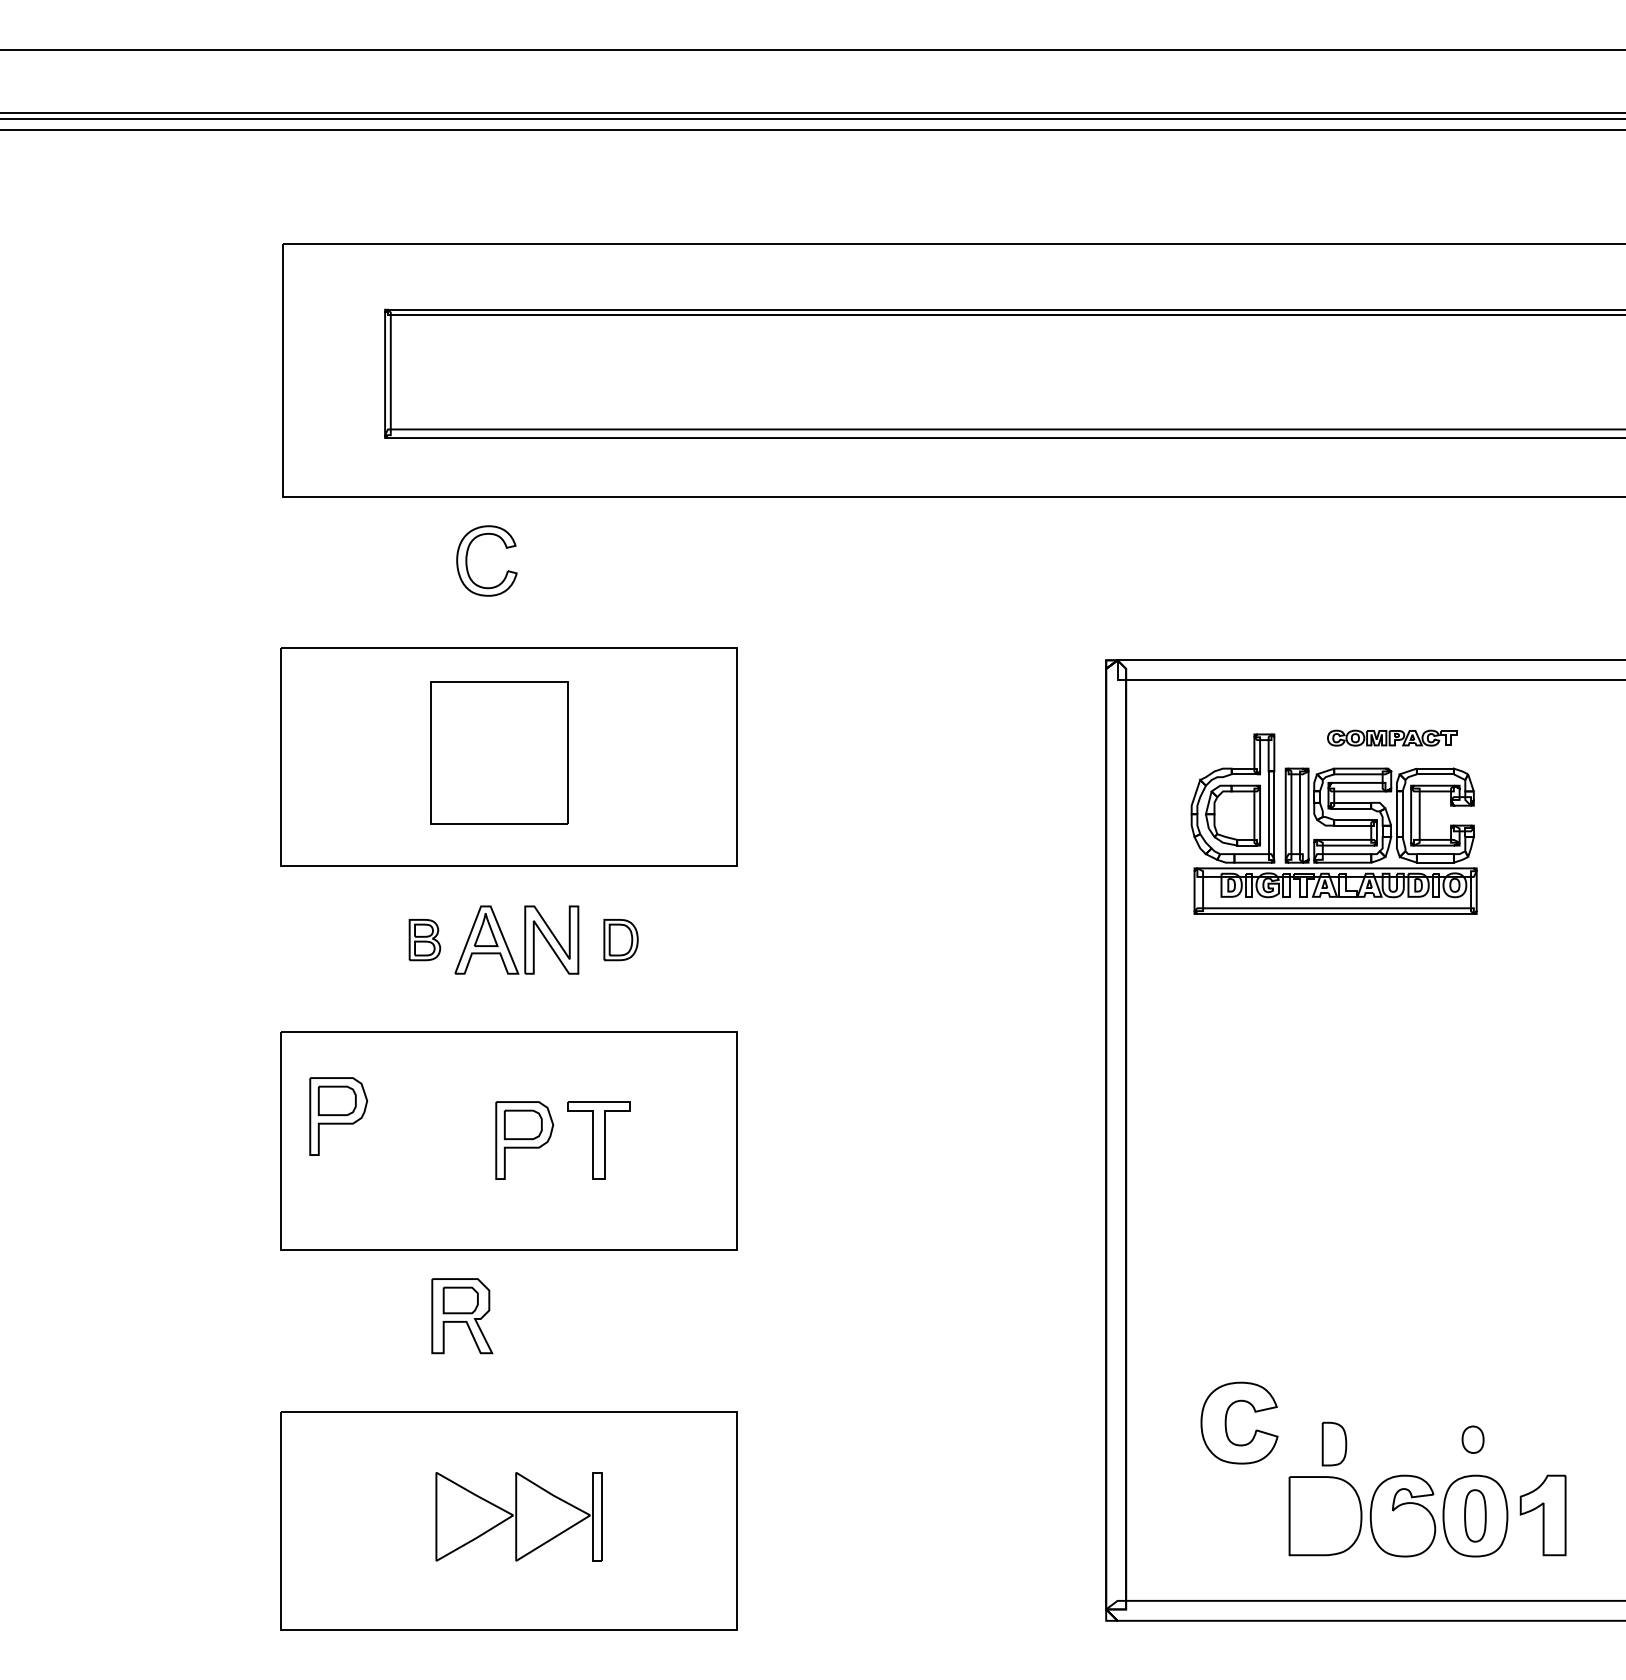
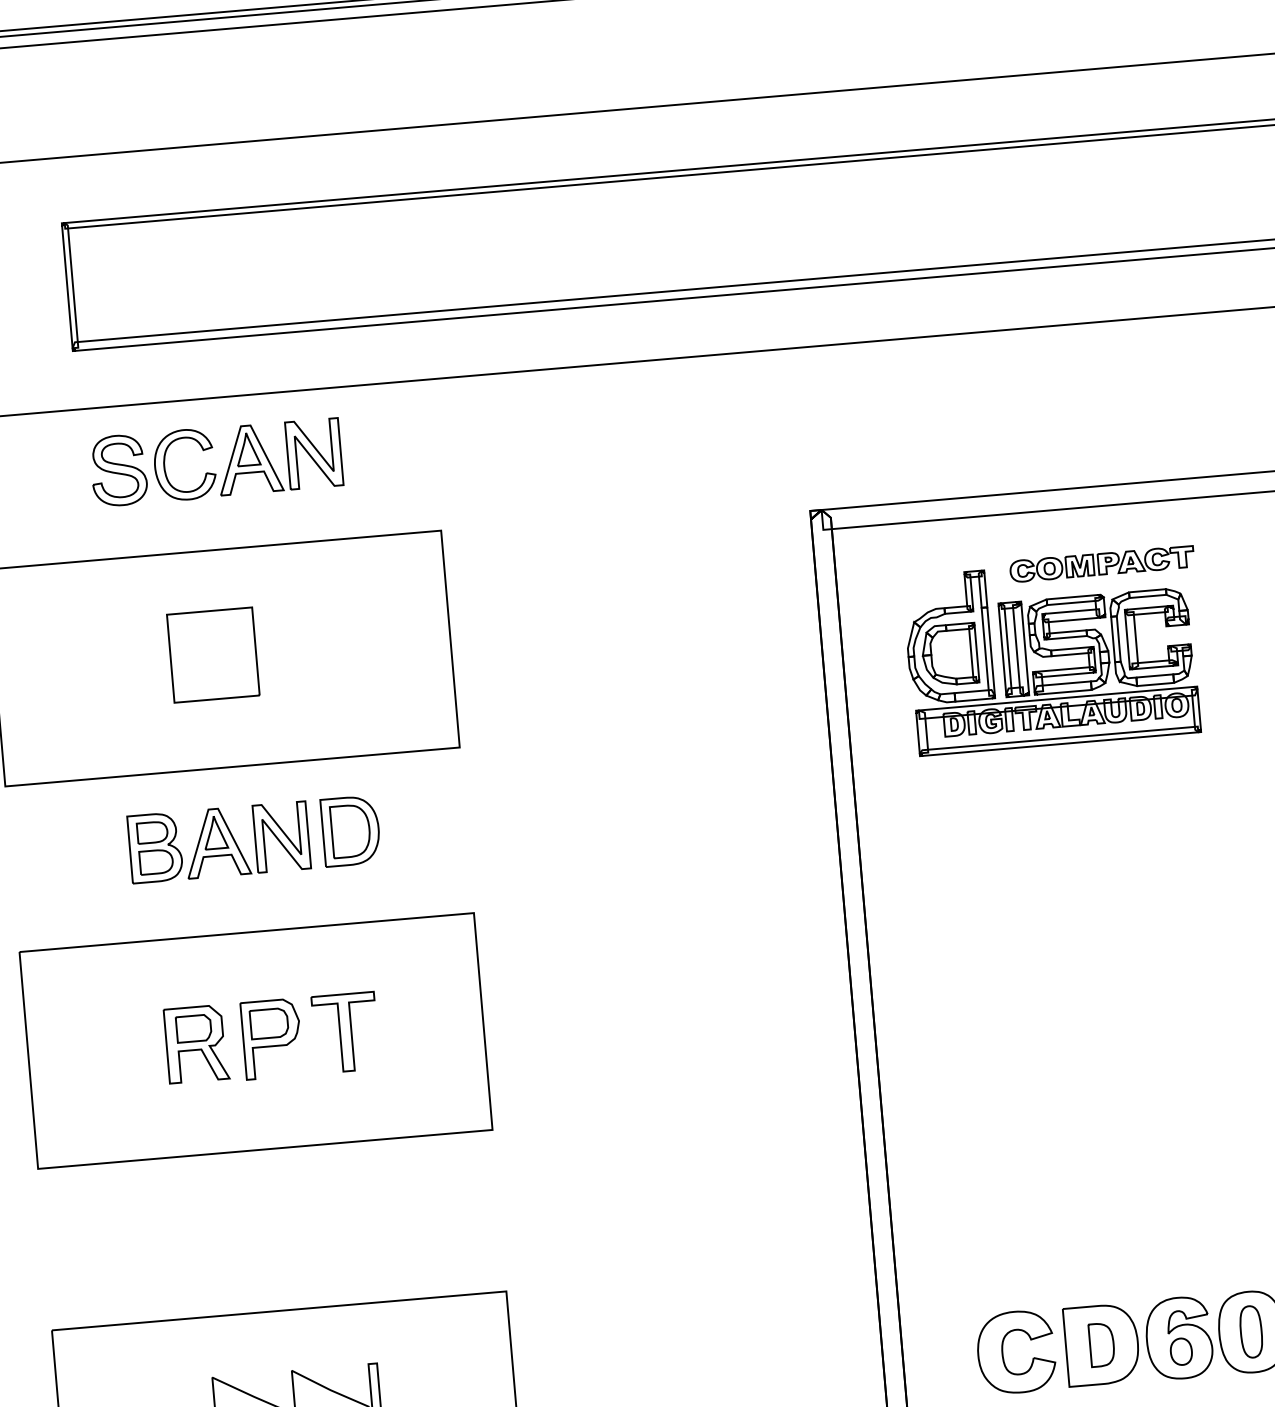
part: (420, 560) -> (118, 470), added
part: (589, 560) -> (286, 455), added
part: (1391, 737) -> (1101, 563), size x1.43
part: (498, 752) -> (212, 654), size x0.62
part: (424, 939) -> (154, 847), size x1.67
part: (620, 939) -> (350, 830), size x1.67
part: (338, 1116) -> (84, 1031), removed
part: (462, 1316) -> (196, 1044), moved
part: (1226, 1422) -> (1003, 1352), moved
part: (1472, 1439) -> (1180, 1351), moved
part: (1334, 1443) -> (1101, 1344), moved

